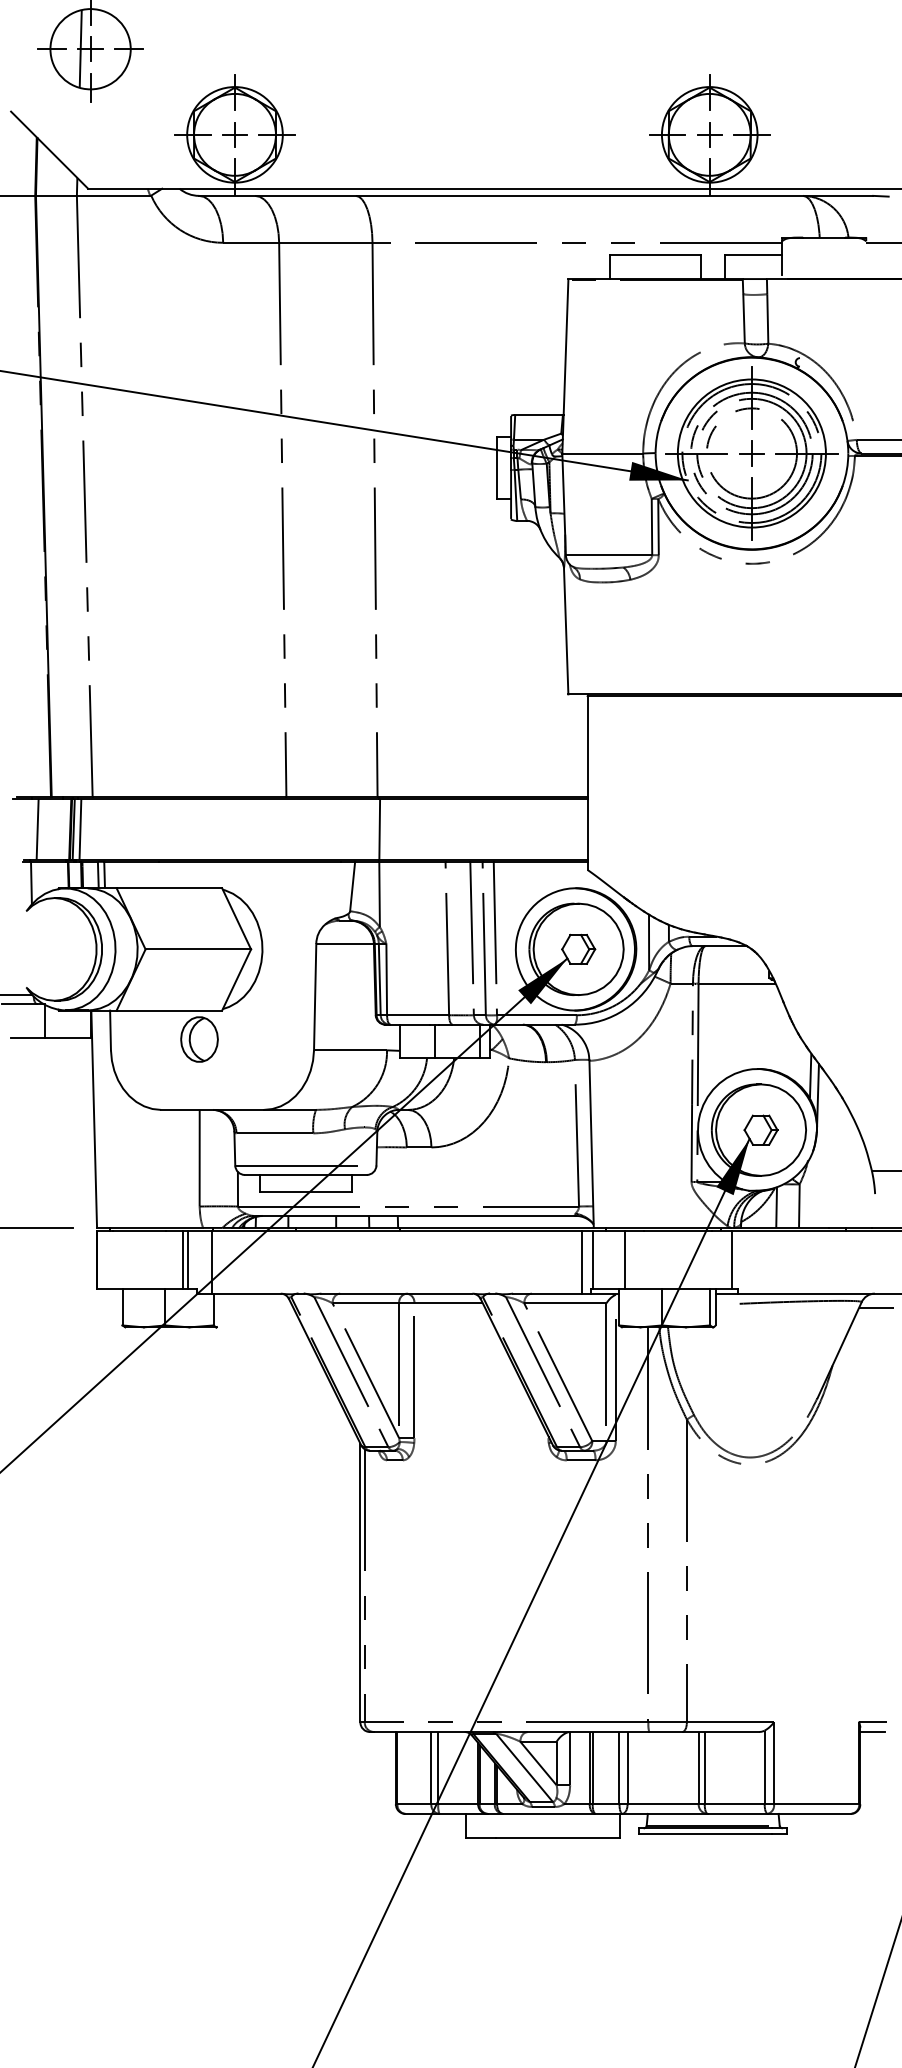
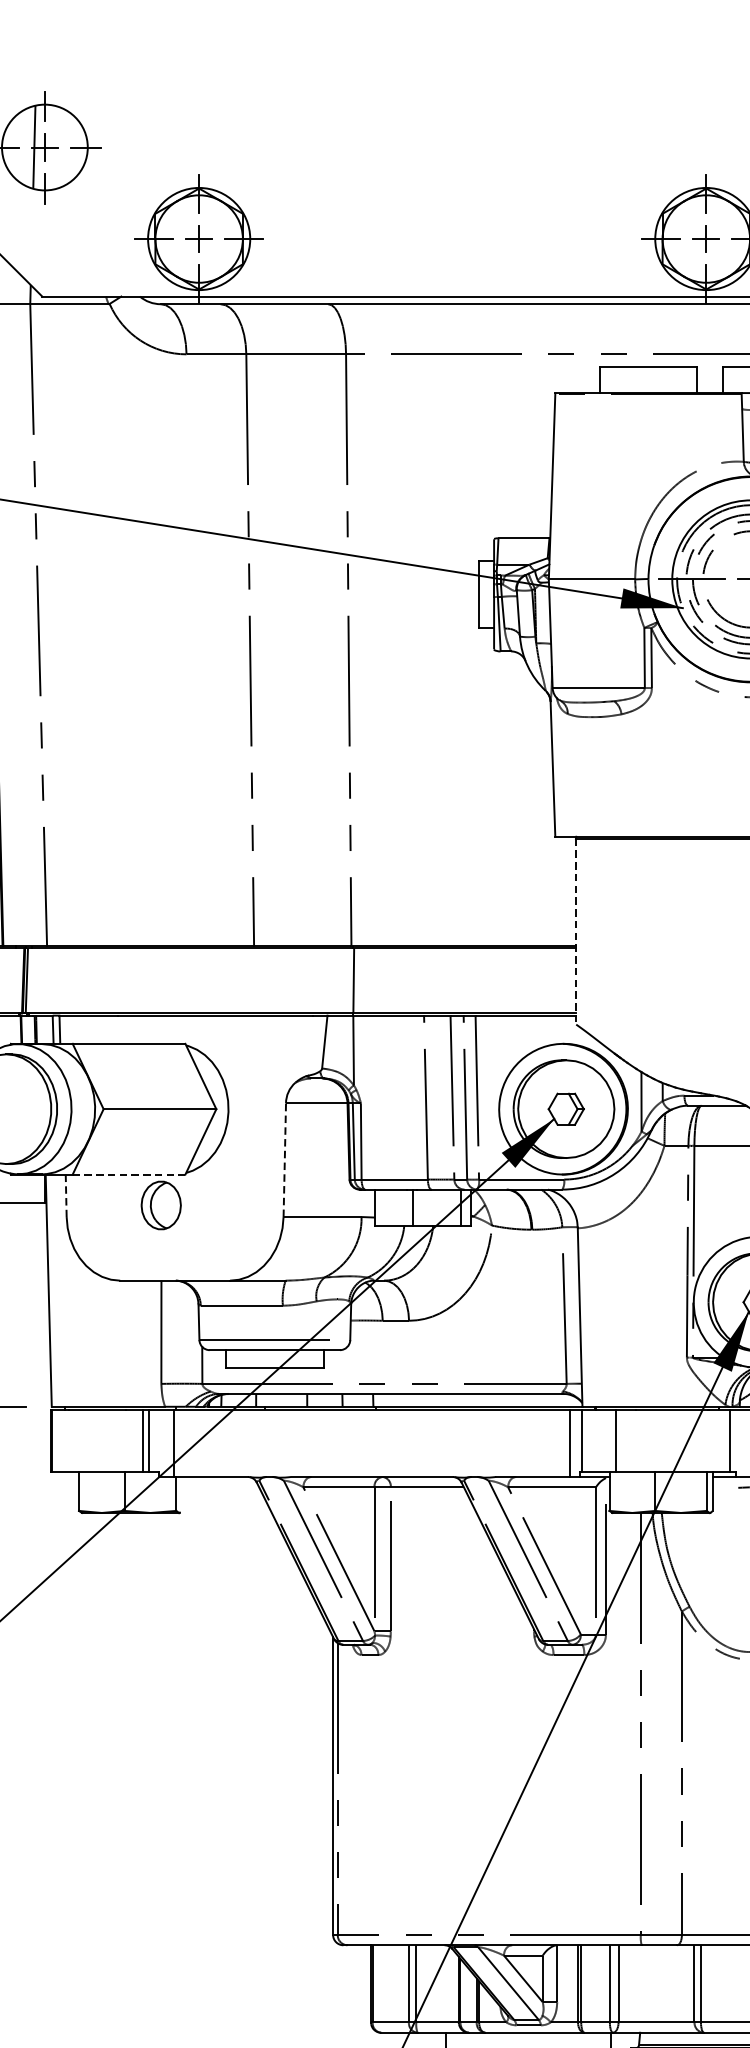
line: (587, 783) -> (575, 931), solid -> dashed
line: (80, 828) -> (34, 980), removed
line: (315, 996) -> (285, 1159), solid -> dashed
line: (169, 1010) -> (129, 1174), solid -> dashed
line: (110, 1030) -> (66, 1195), solid -> dashed

